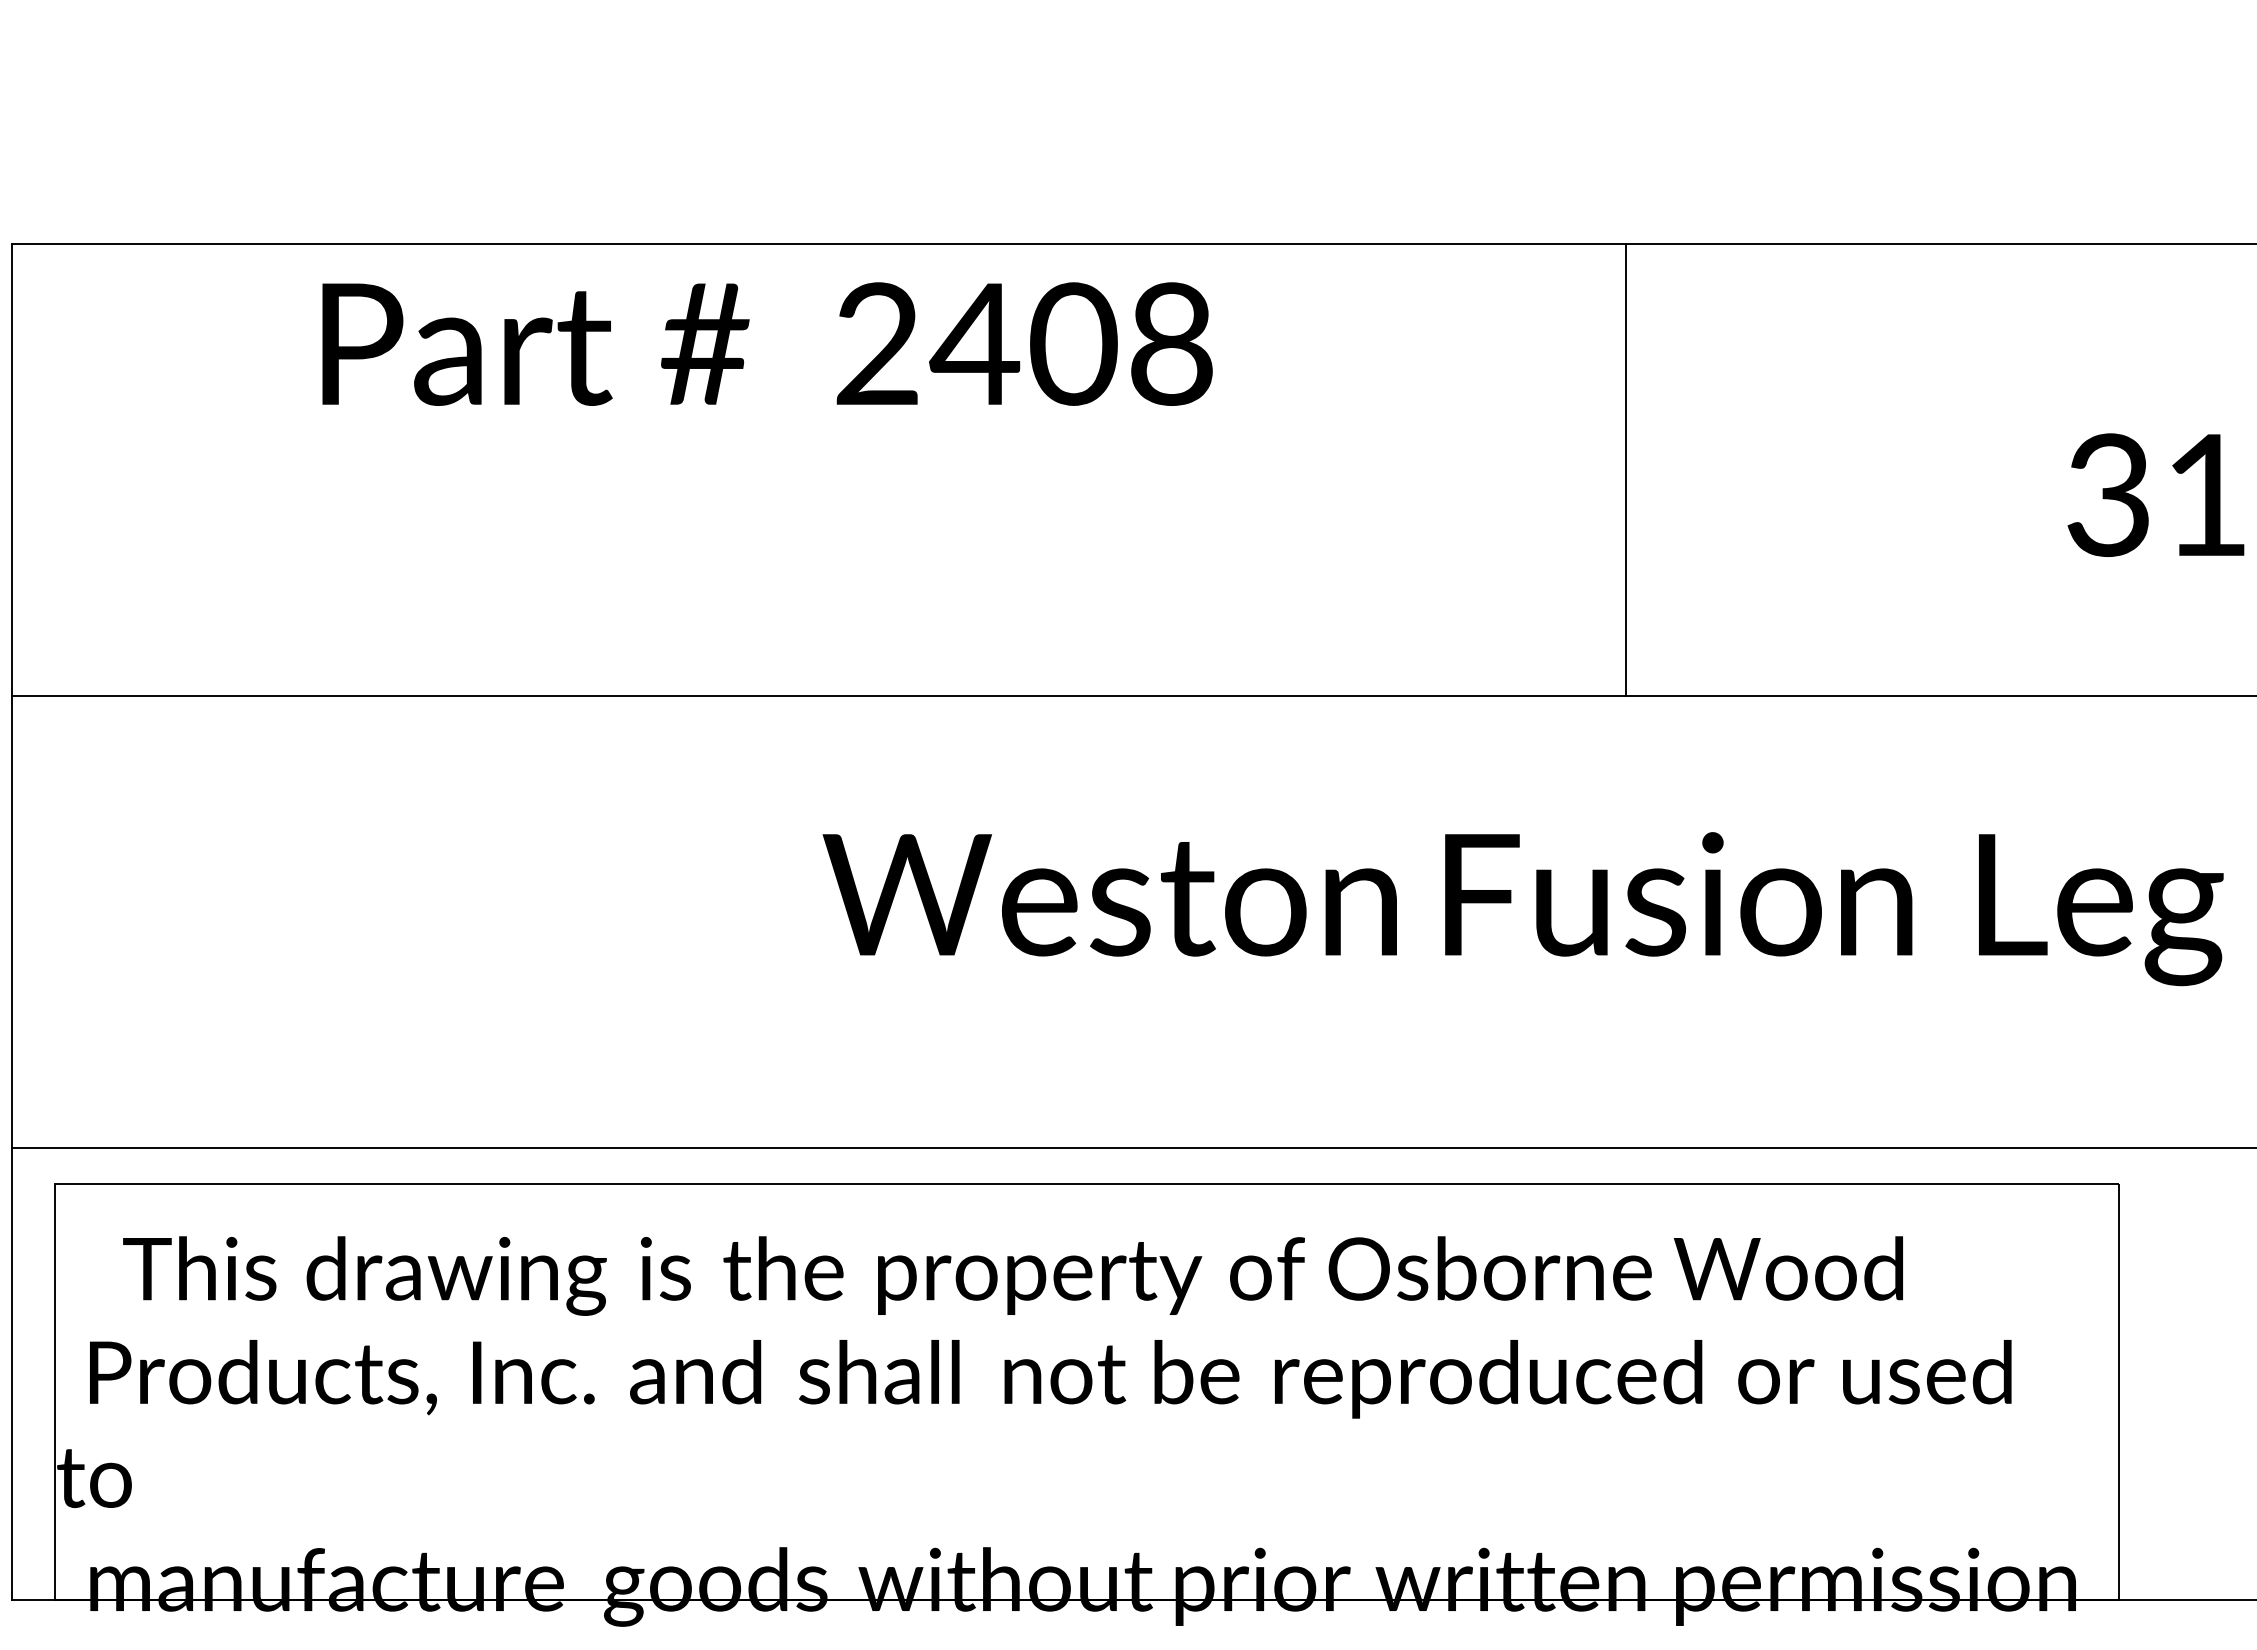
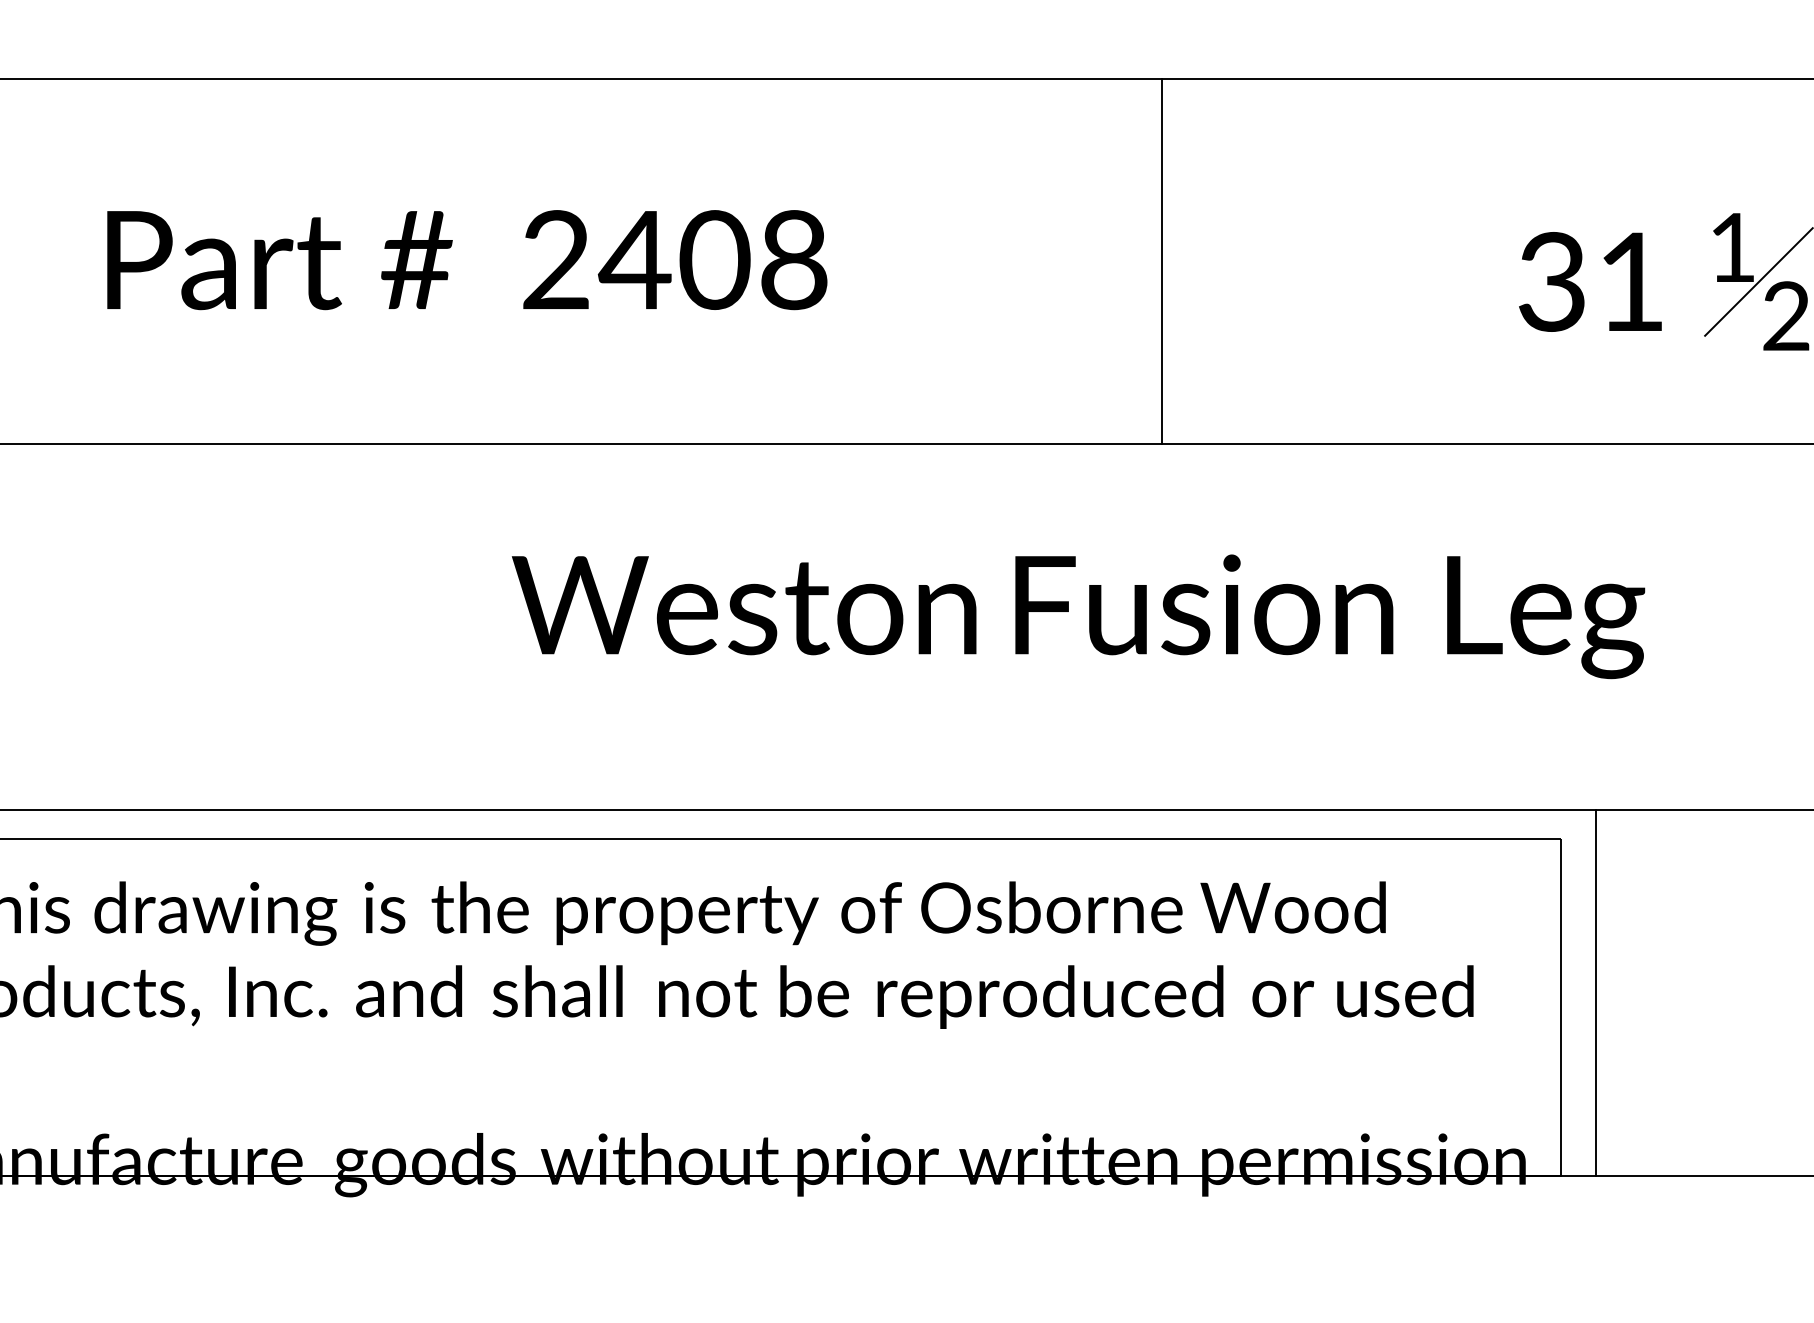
text: (767, 343) -> (467, 259), moved
line: (2162, 1374) -> (1595, 993), added

